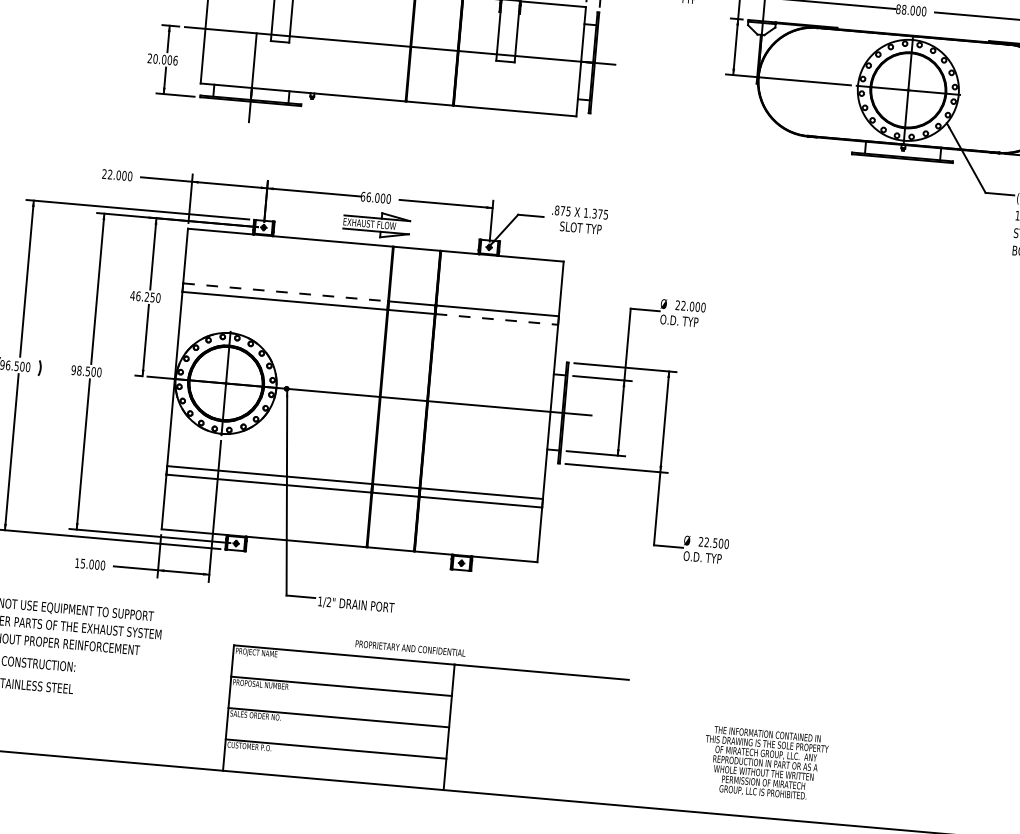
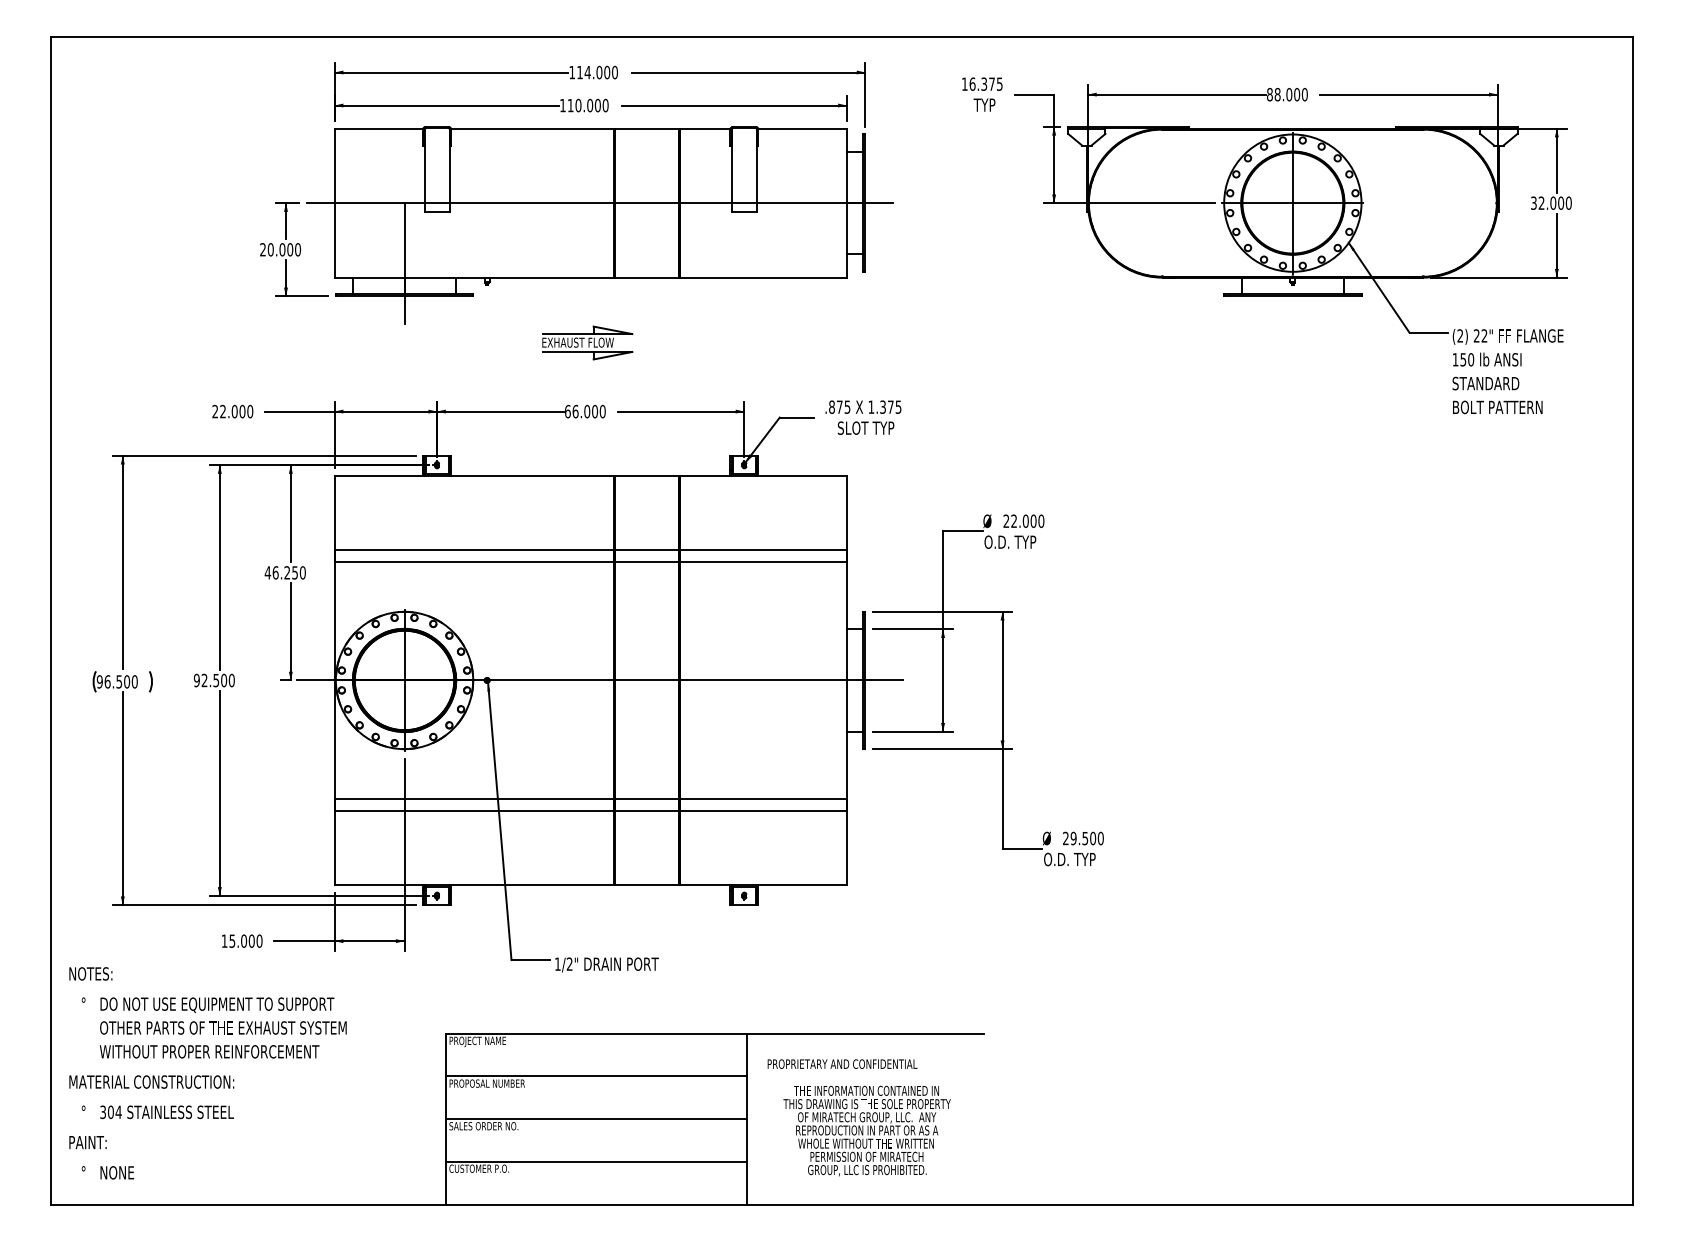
text: (175, 60) -> (298, 249), 20.006 -> 20.000
part: (376, 224) -> (587, 342), moved
line: (285, 292) -> (474, 550), dashed -> solid
line: (497, 319) -> (763, 561), dashed -> solid
text: (79, 370) -> (204, 680), 98.500 -> 92.500
text: (706, 542) -> (1073, 838), 22.500 -> 29.500
text: (410, 648) -> (842, 1063), moved
text: (764, 763) -> (866, 1130), moved

